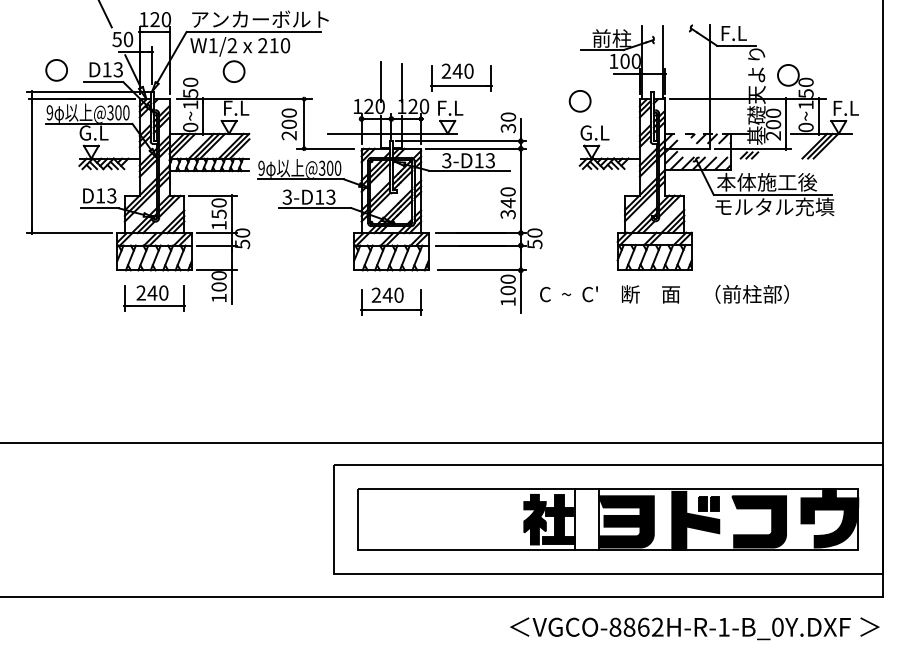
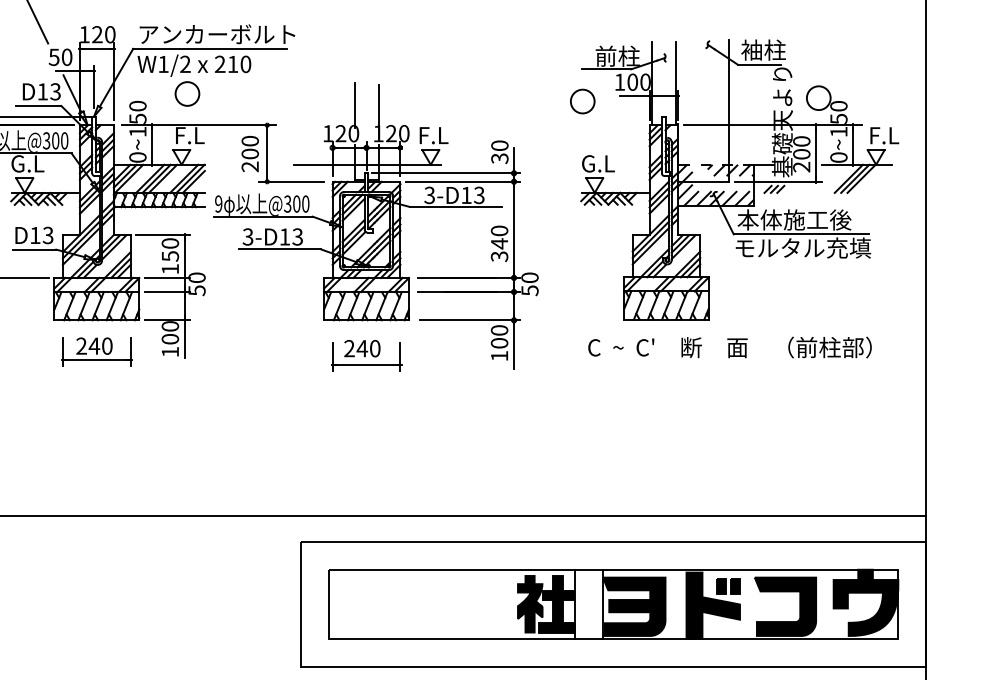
text: (739, 32) -> (763, 49), F.L -> 袖柱
part: (461, 77) -> (446, 100), removed
circle: (579, 101) -> (581, 101), moved
text: (664, 293) -> (730, 346), moved

